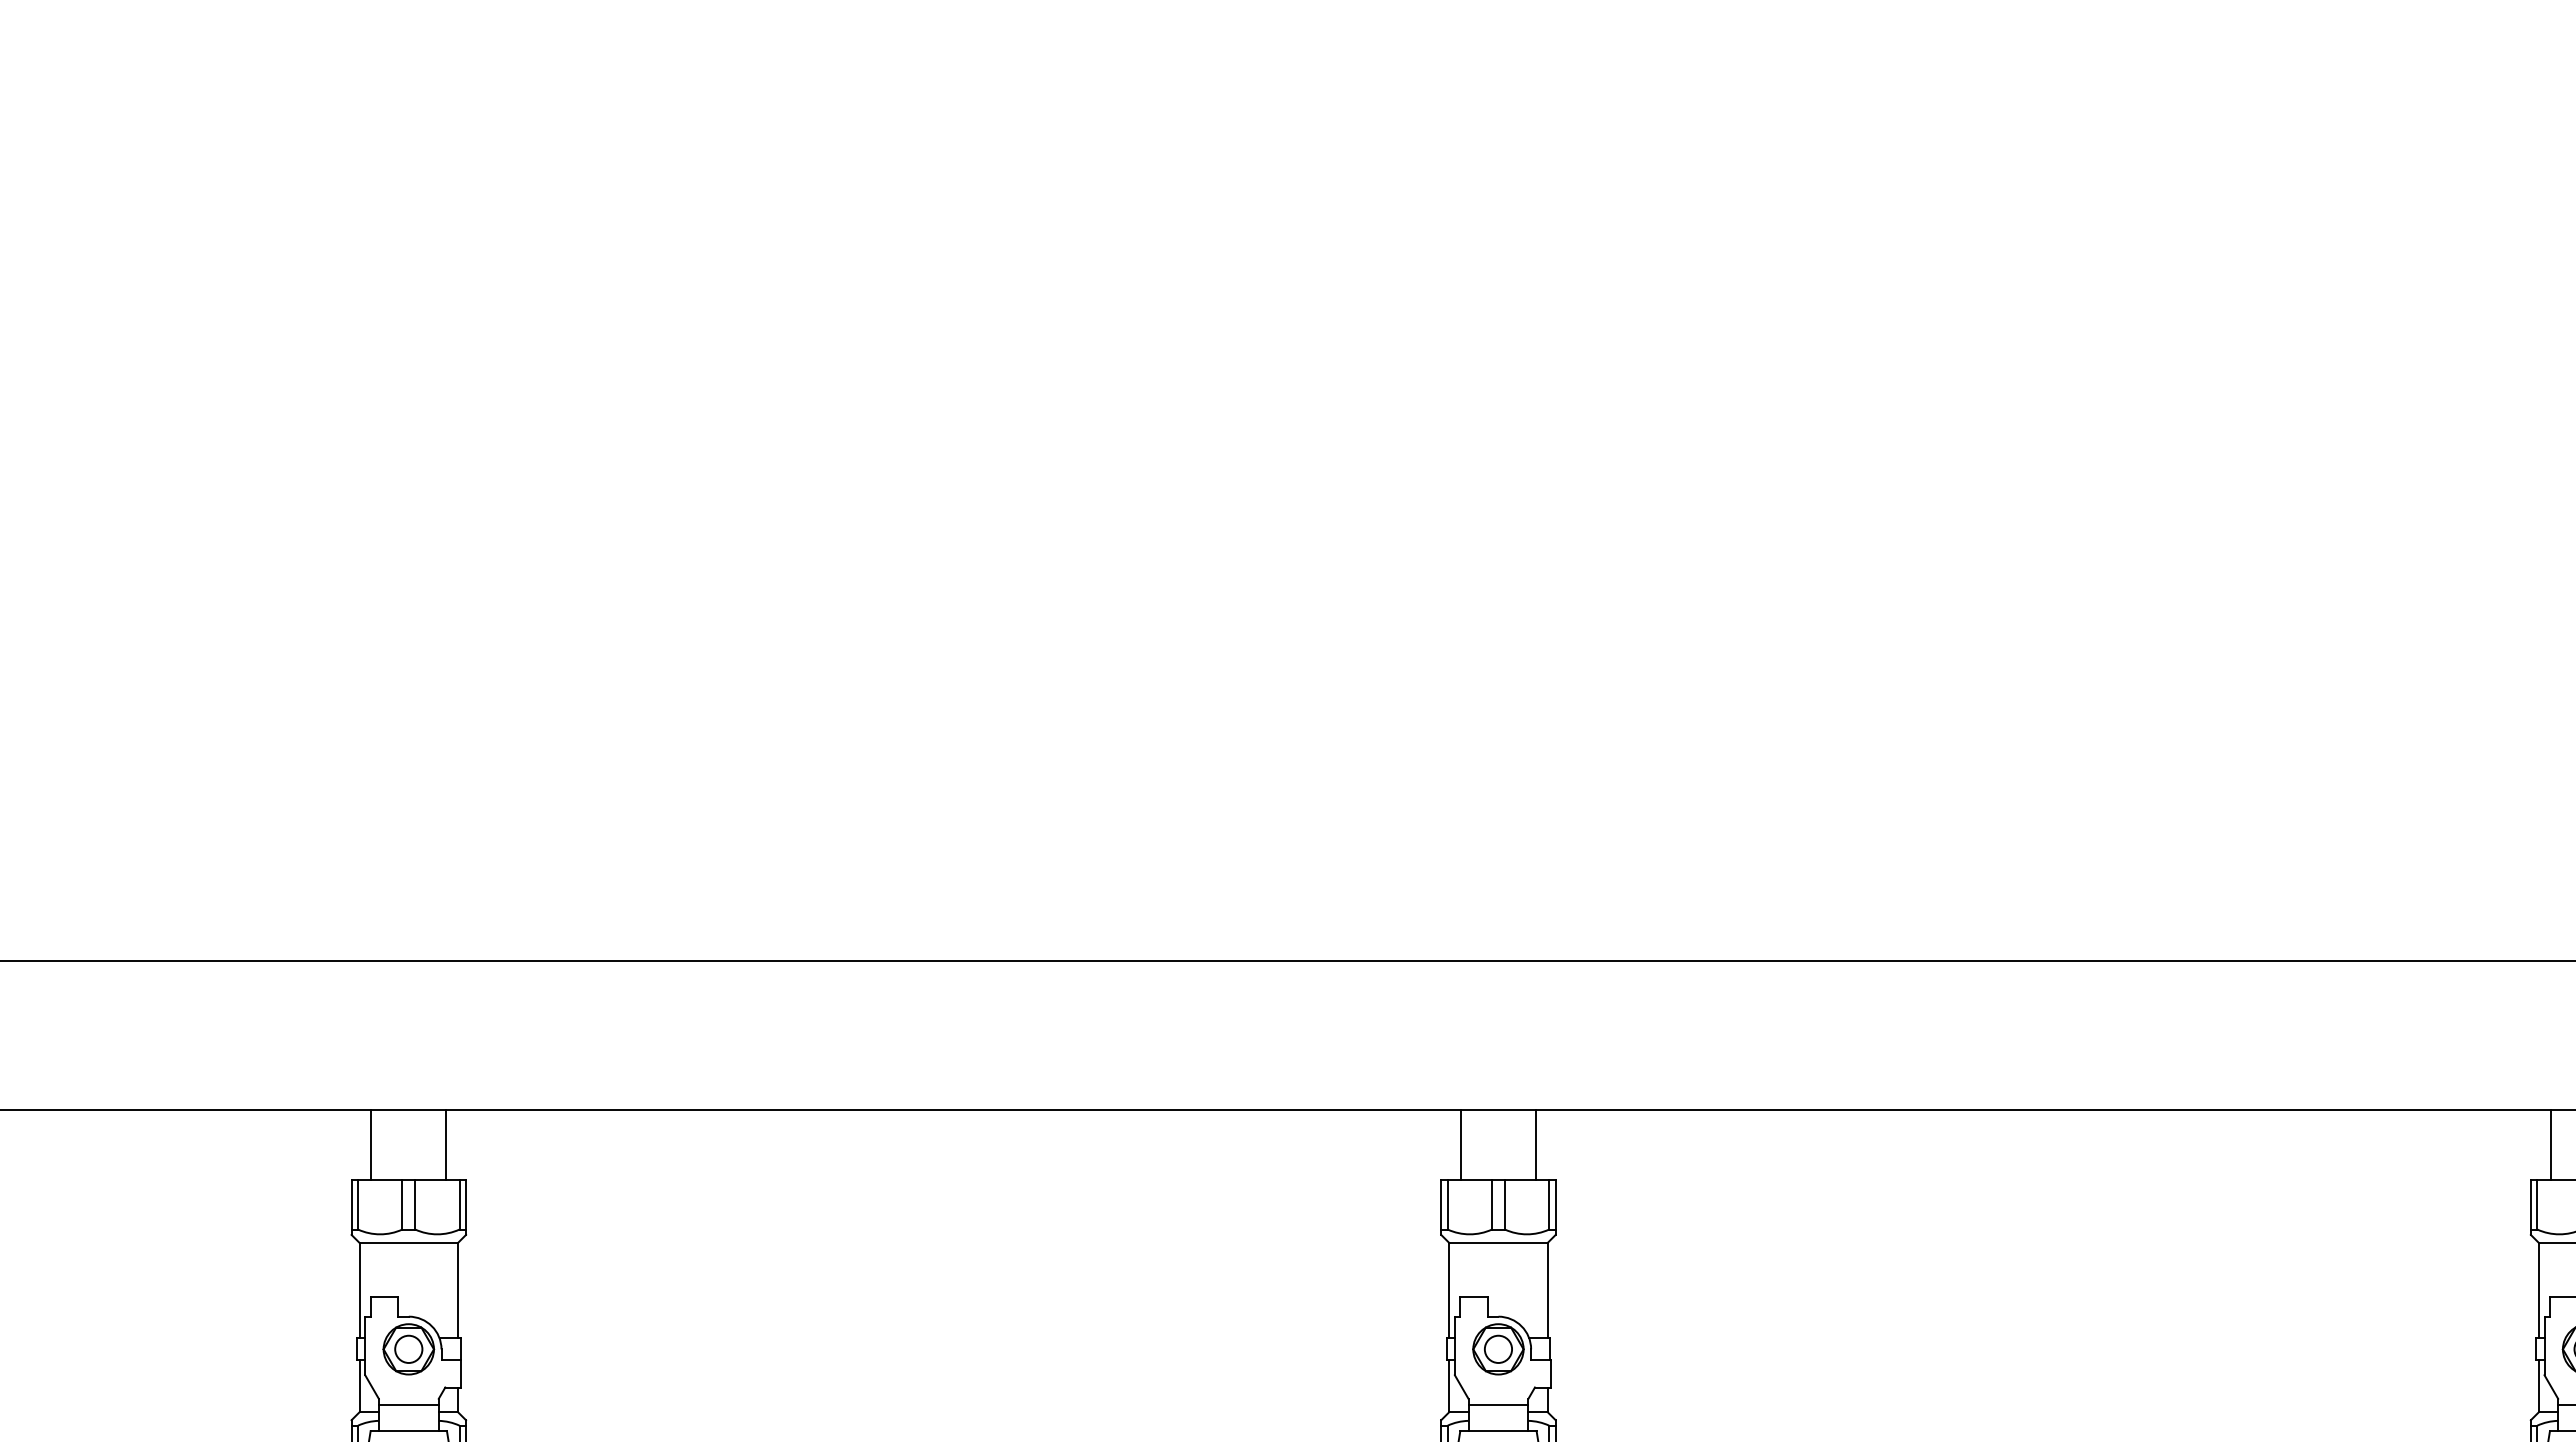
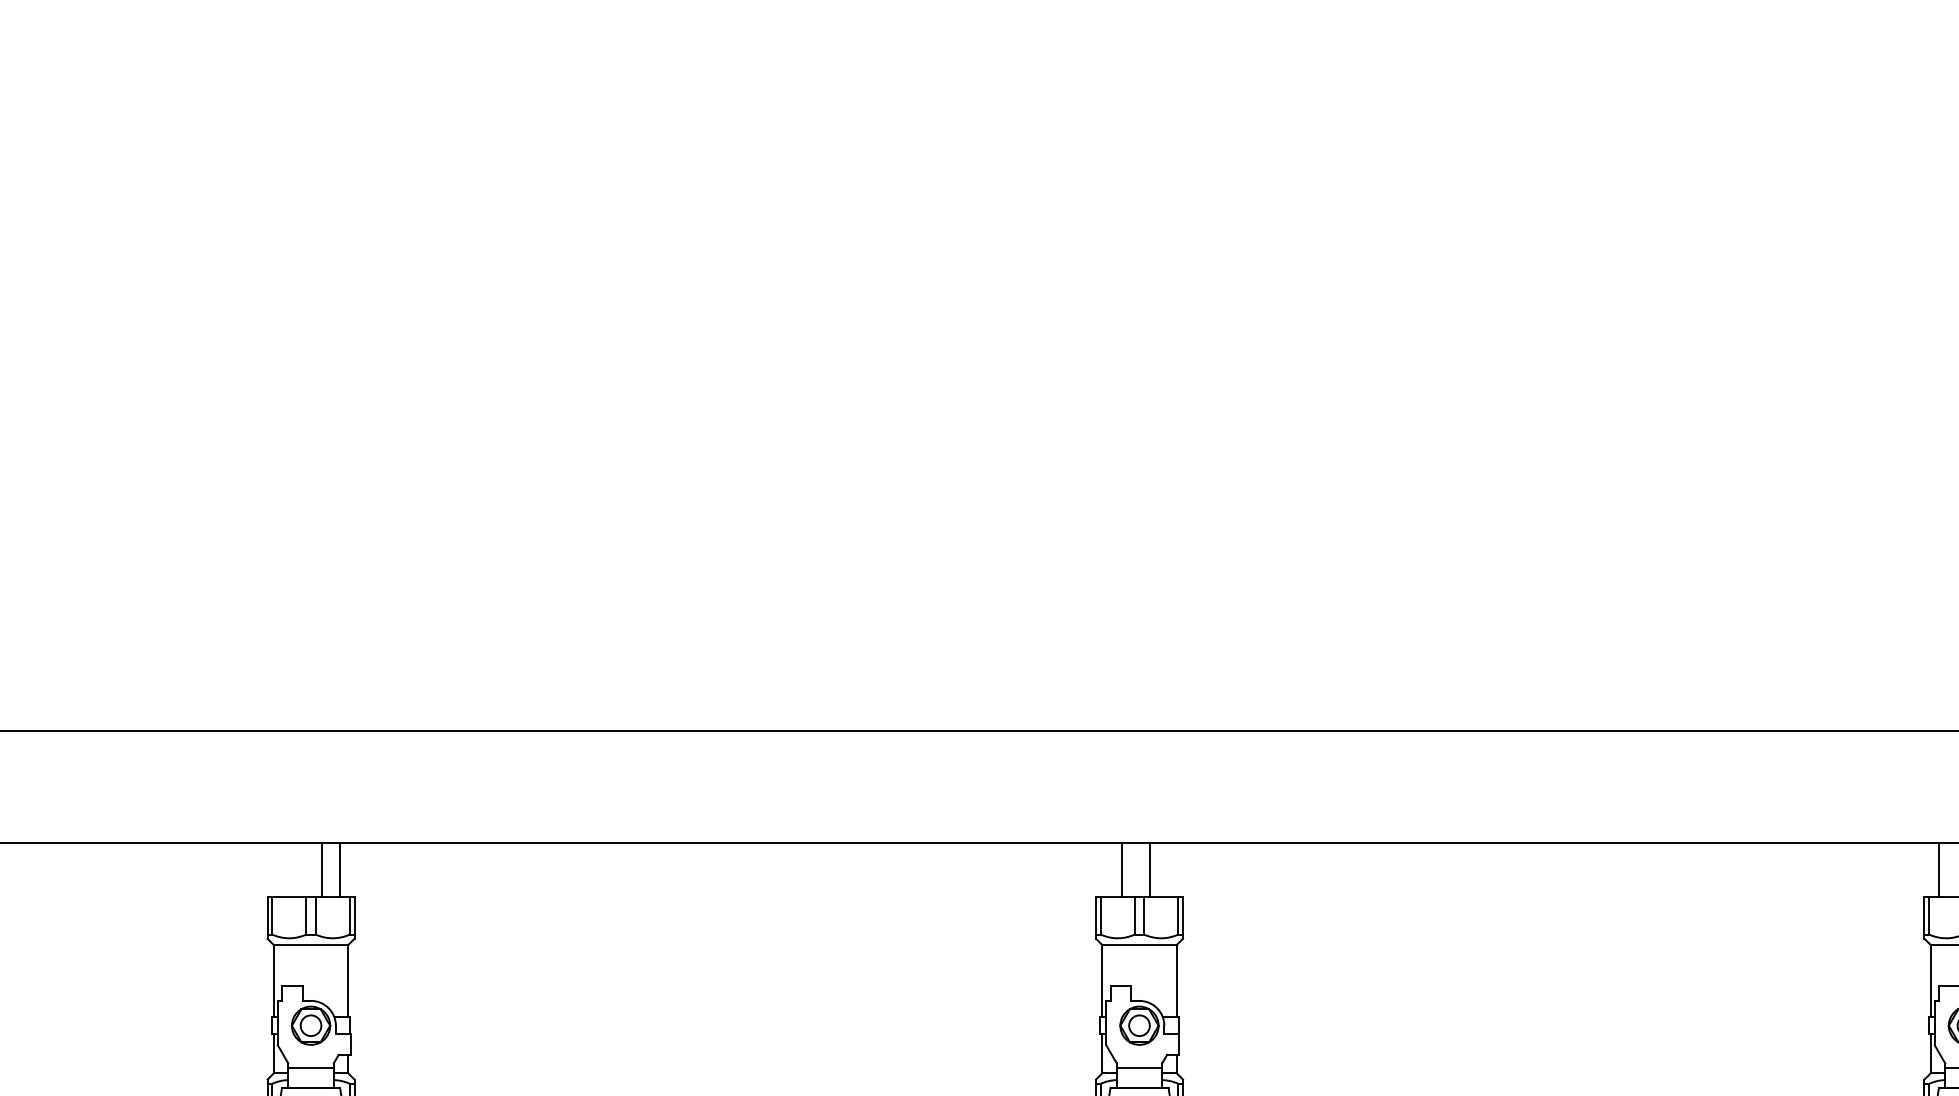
line: (371, 1144) -> (322, 869), moved
line: (1460, 1144) -> (1149, 869), moved
line: (1536, 1144) -> (1122, 869), moved

